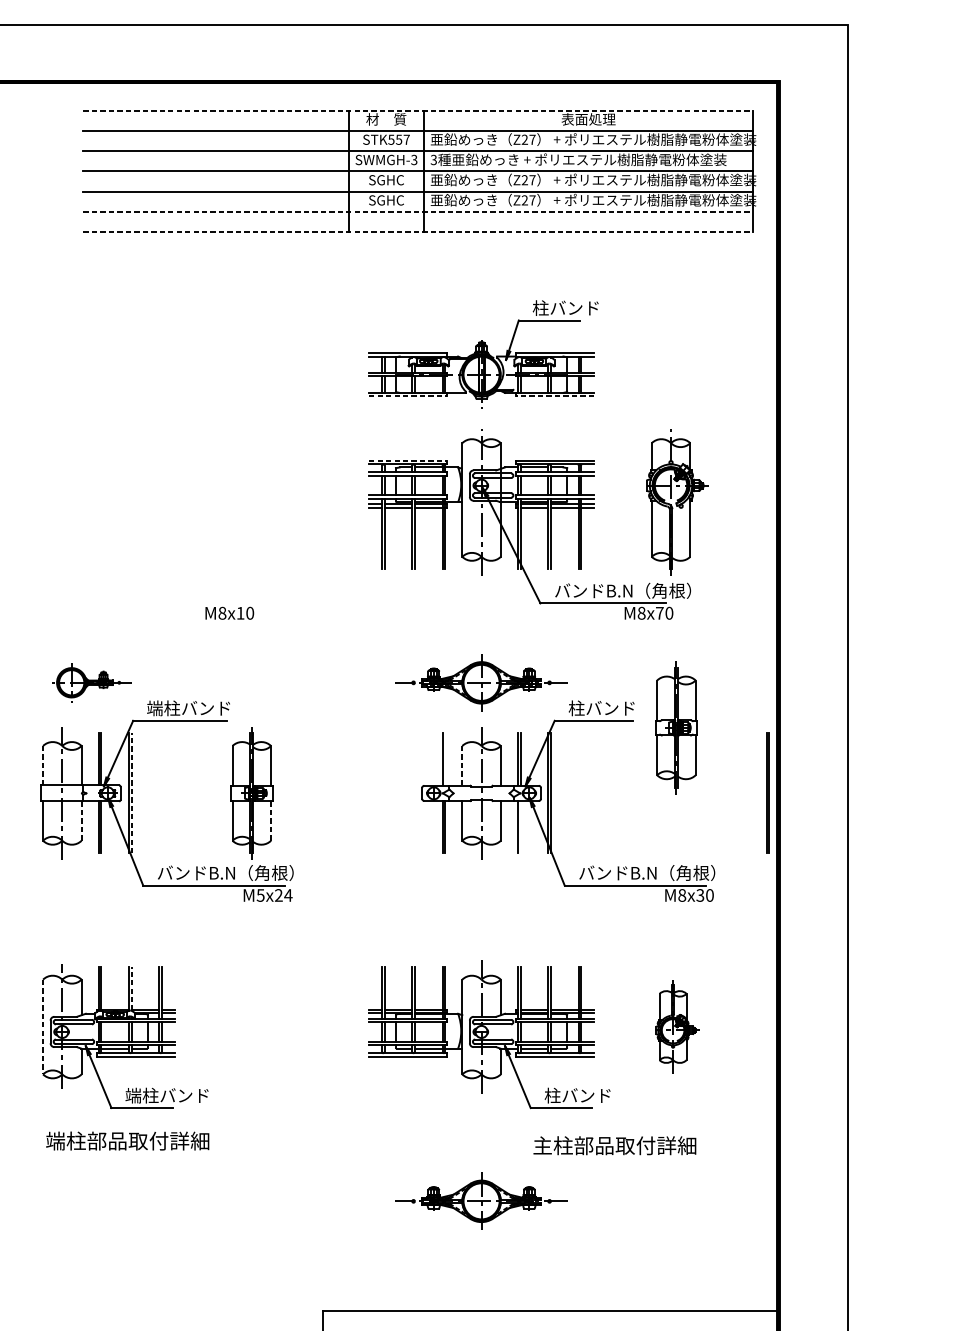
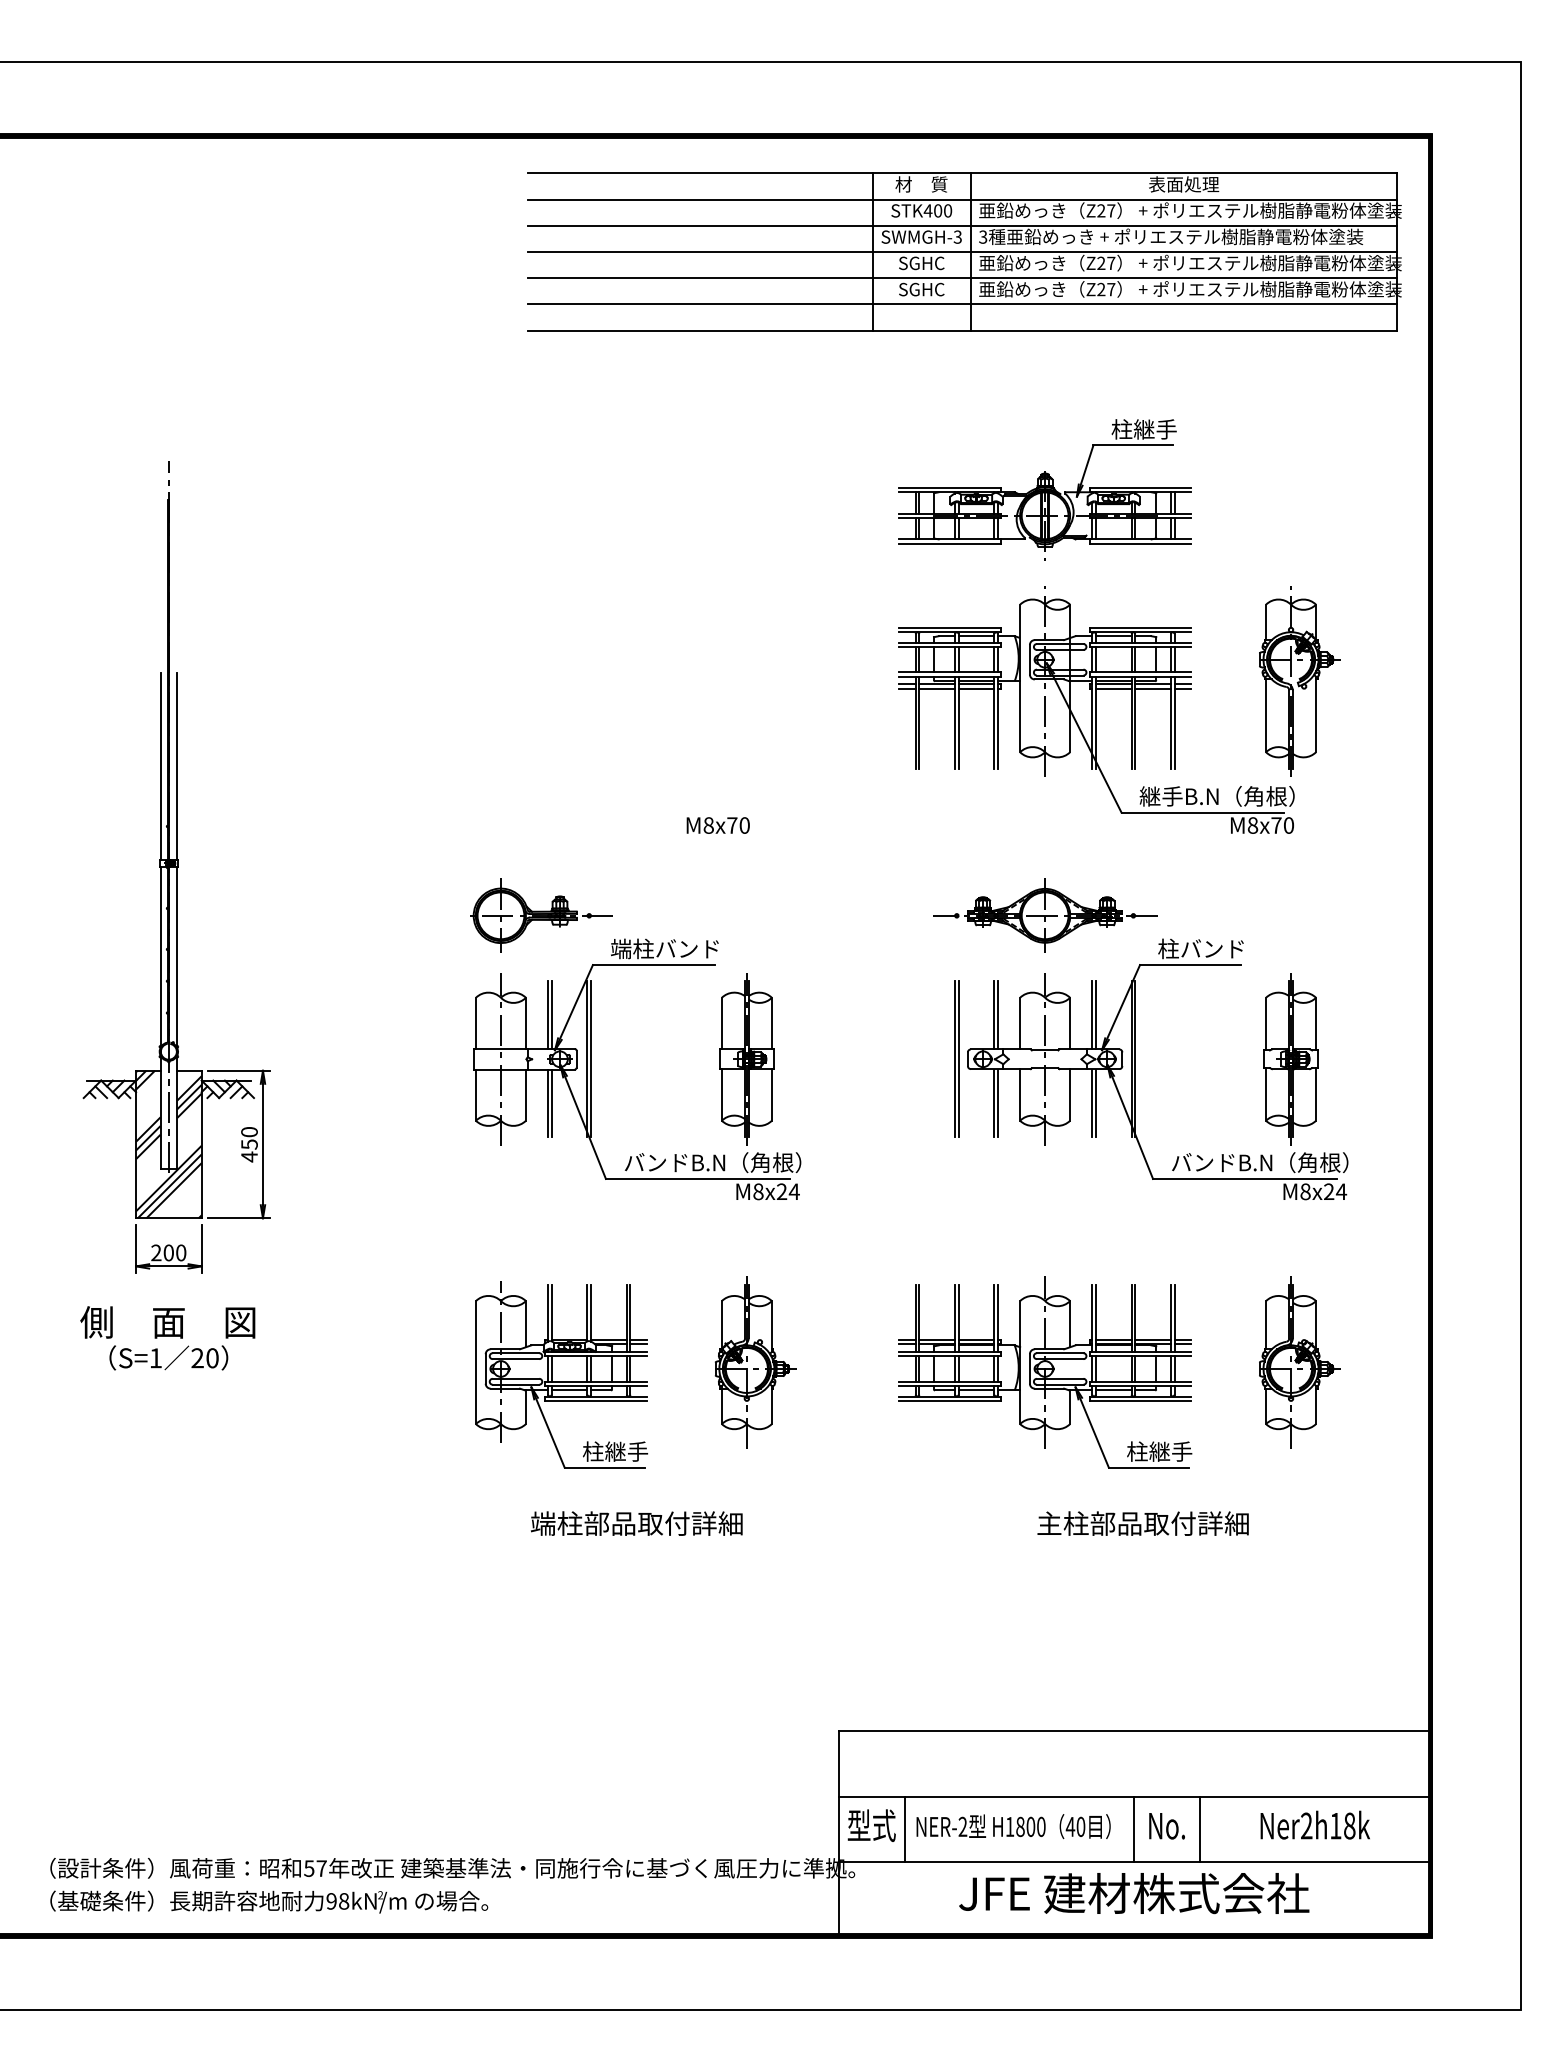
line: (418, 110) -> (963, 173), dashed -> solid
text: (398, 139) -> (937, 210), STK557 -> STK400
line: (418, 211) -> (963, 304), dashed -> solid
line: (418, 231) -> (963, 330), dashed -> solid
text: (574, 308) -> (1165, 429), 柱バンド -> 柱継手
line: (407, 396) -> (949, 543), dashed -> solid
line: (555, 396) -> (1140, 543), dashed -> solid
line: (407, 460) -> (949, 627), dashed -> solid
text: (622, 590) -> (1228, 796), バンドB.N（角根） -> 継手B.N（角根）
text: (240, 613) -> (732, 825), M8x10 -> M8x70
part: (93, 682) -> (541, 915), size x1.43
part: (676, 728) -> (1290, 1059), moved
line: (444, 758) -> (997, 1014), added
line: (42, 765) -> (475, 1023), dashed -> solid
line: (462, 765) -> (1020, 1023), dashed -> solid
part: (767, 792) -> (956, 1058), moved
line: (132, 793) -> (591, 1059), dashed -> solid
line: (270, 820) -> (771, 1094), dashed -> solid
line: (81, 821) -> (525, 1095), dashed -> solid
line: (520, 827) -> (1095, 1103), added
text: (260, 895) -> (758, 1191), M5x24 -> M8x24
text: (705, 895) -> (1335, 1191), M8x30 -> M8x24
line: (132, 988) -> (591, 1312), dashed -> solid
part: (258, 1026) -> (755, 1362), added
part: (677, 1026) -> (1299, 1362), size x1.43
line: (42, 1027) -> (475, 1363), dashed -> solid
text: (166, 1095) -> (636, 1451), 端柱バンド -> 柱継手
text: (585, 1095) -> (1180, 1451), 柱バンド -> 柱継手
text: (127, 1141) -> (636, 1523), moved
text: (614, 1145) -> (1142, 1523), moved
part: (481, 1201) -> (1045, 1588), removed

